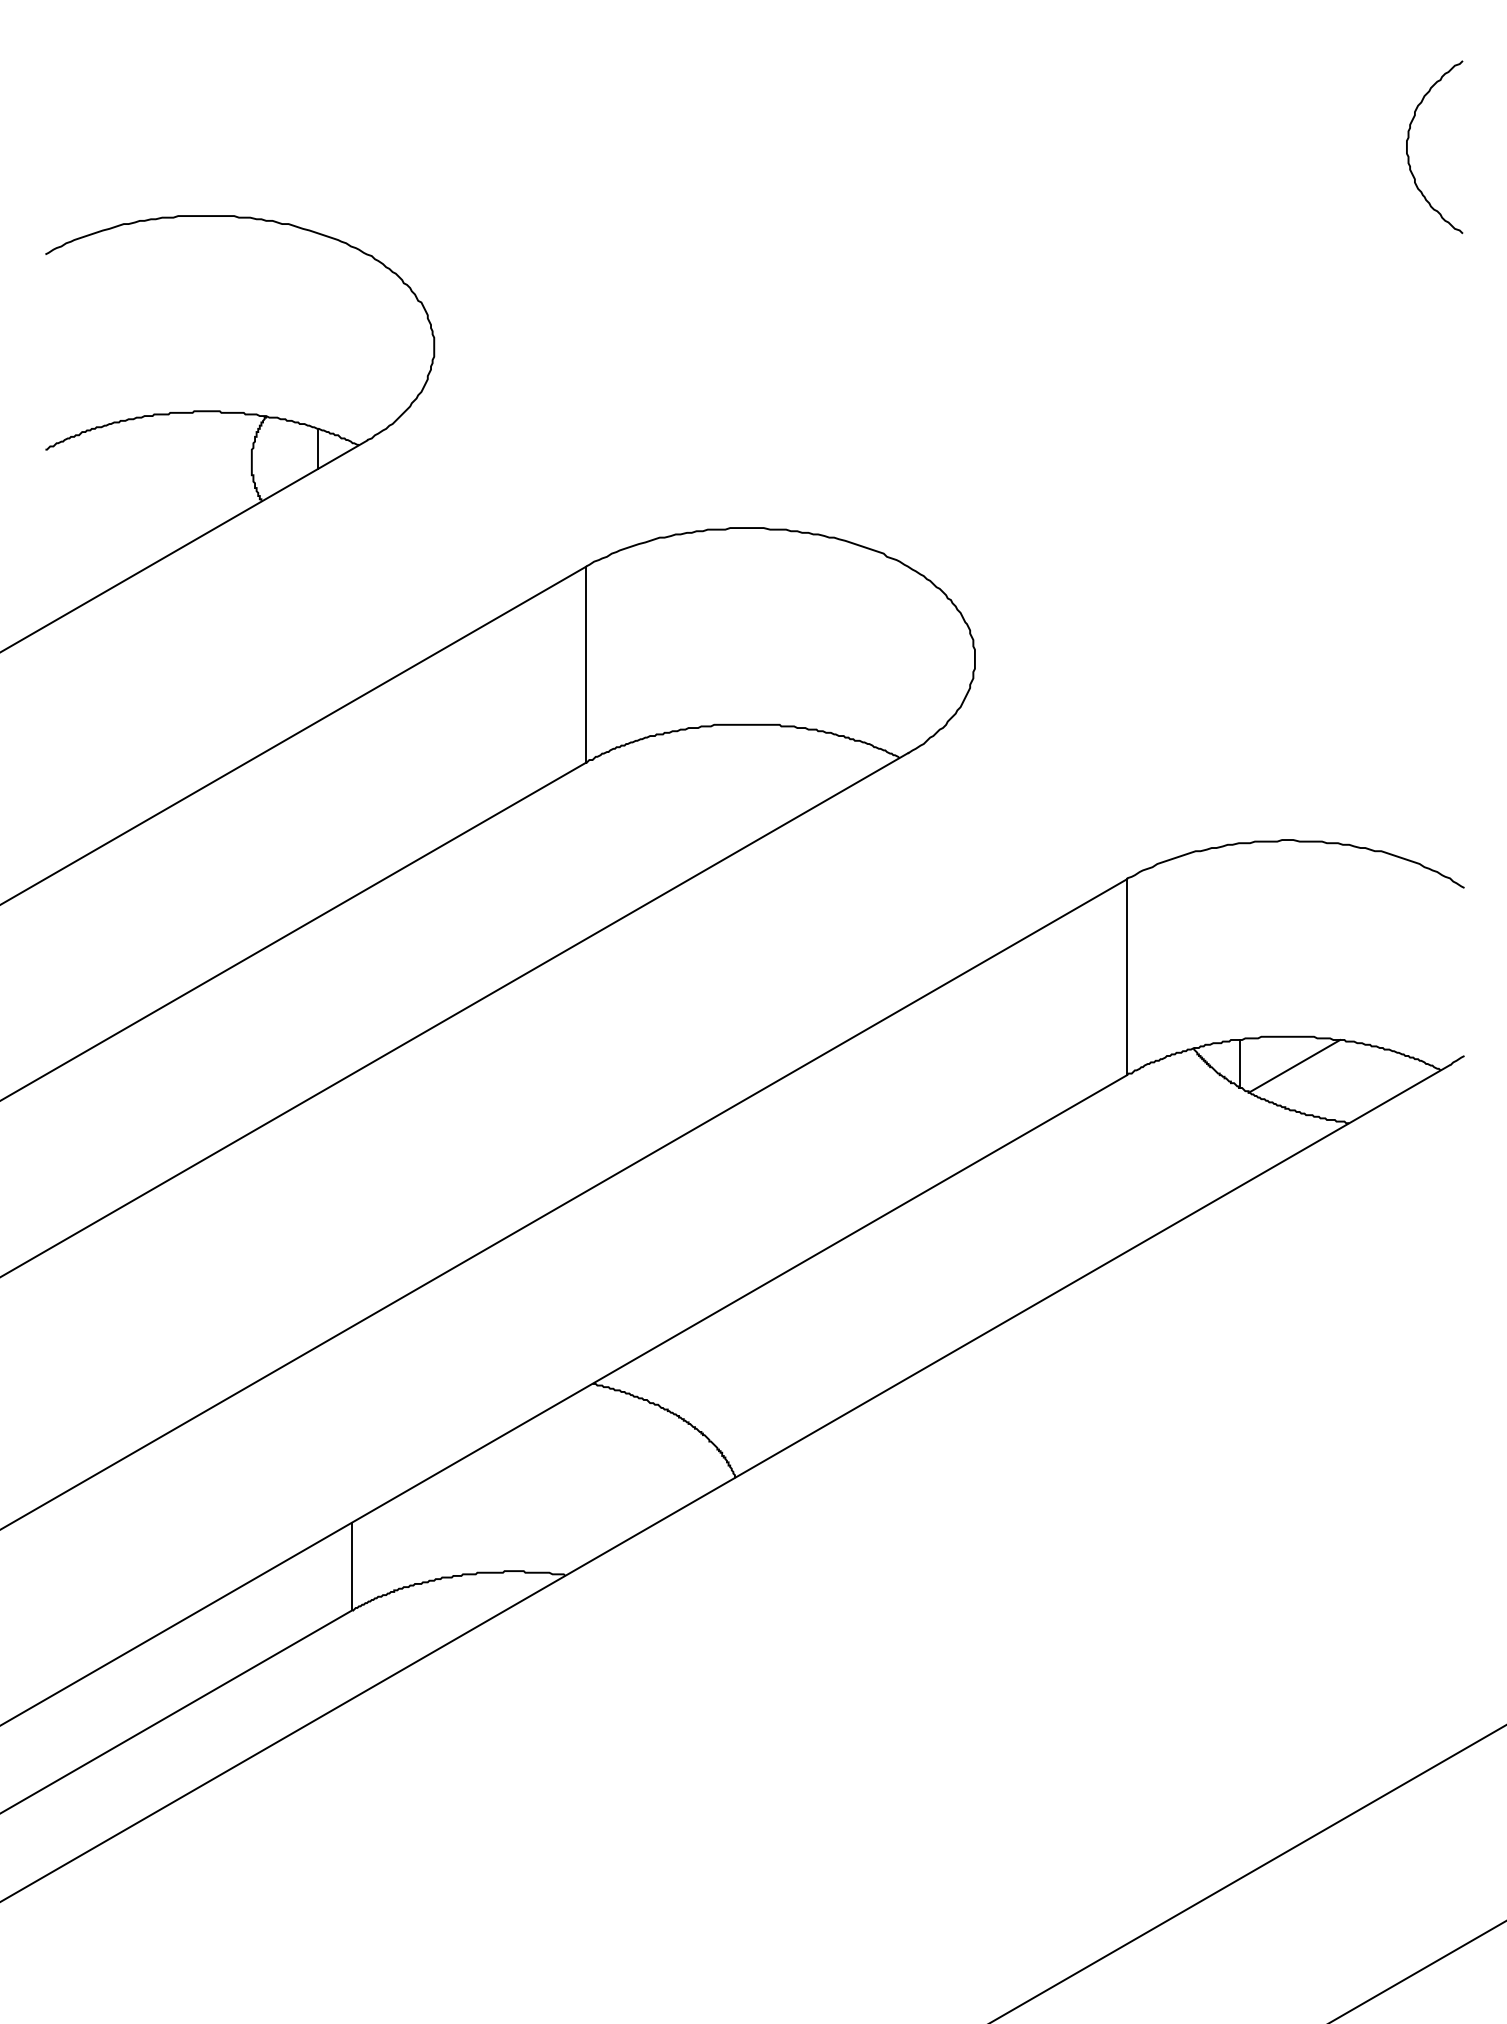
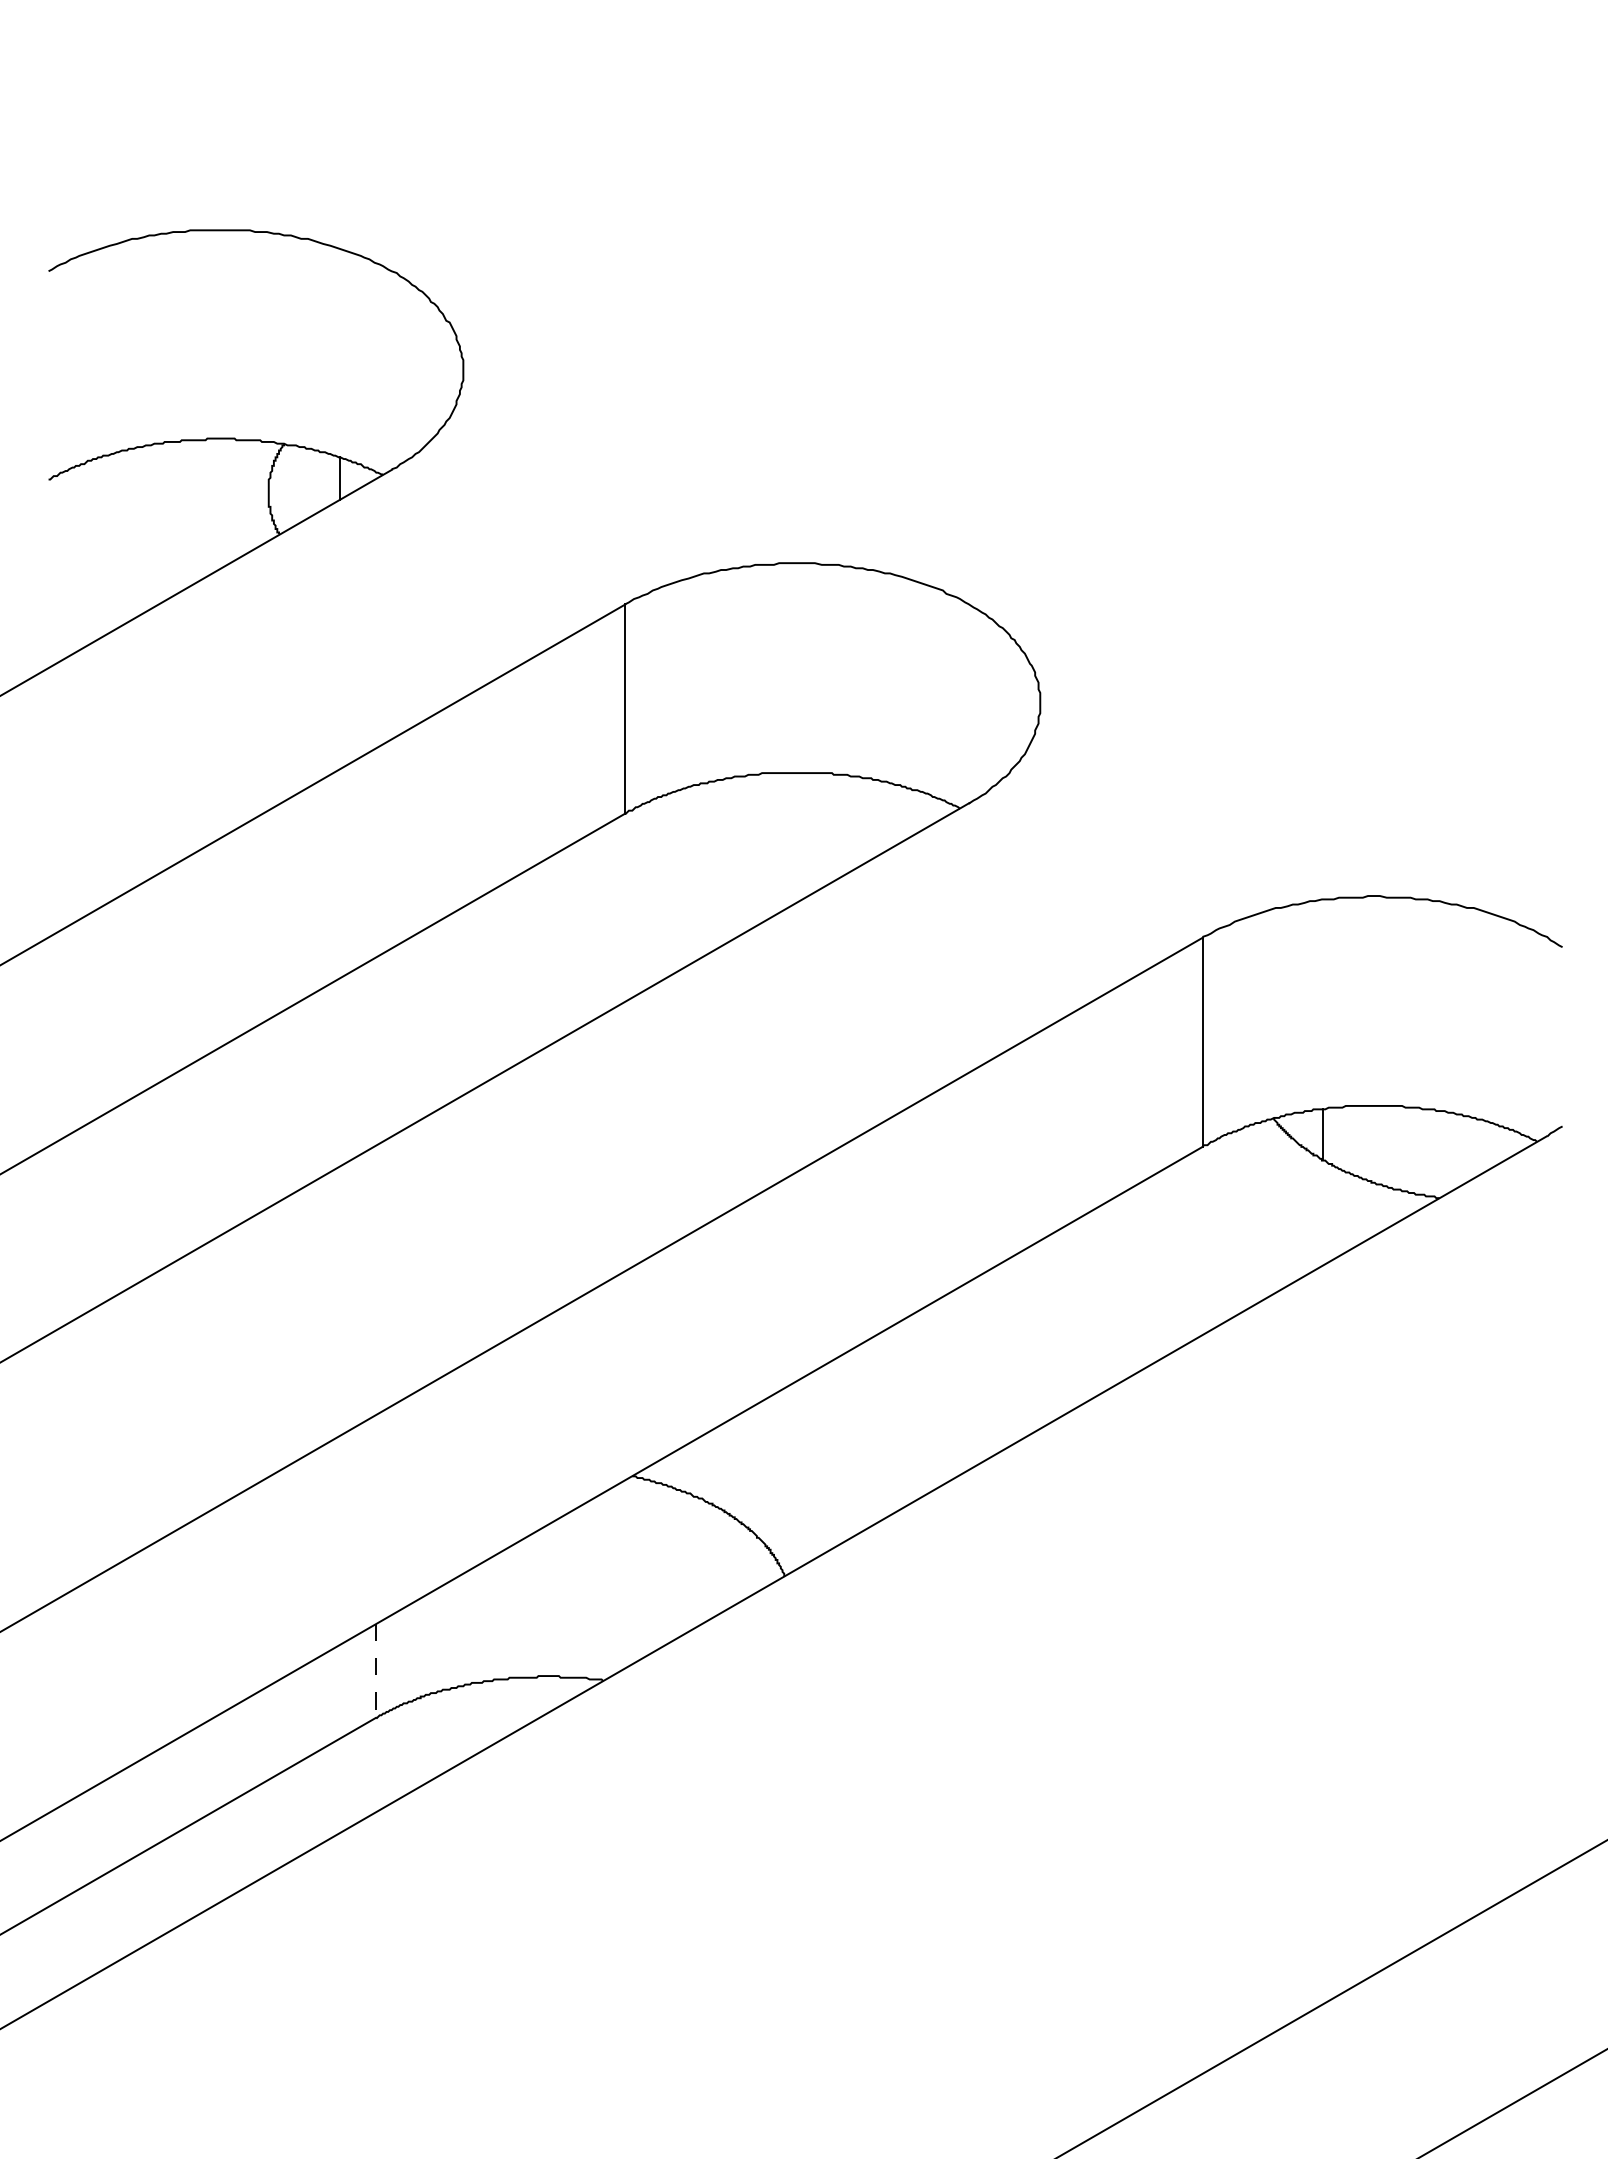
curve: (1409, 138) -> (1503, 147), removed
line: (1293, 1066) -> (1380, 1137), removed
line: (351, 1566) -> (375, 1671), solid -> dashed

